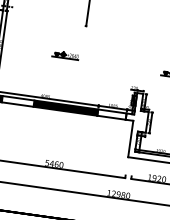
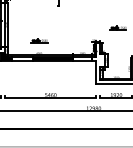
part: (66, 54) -> (39, 40), moved

